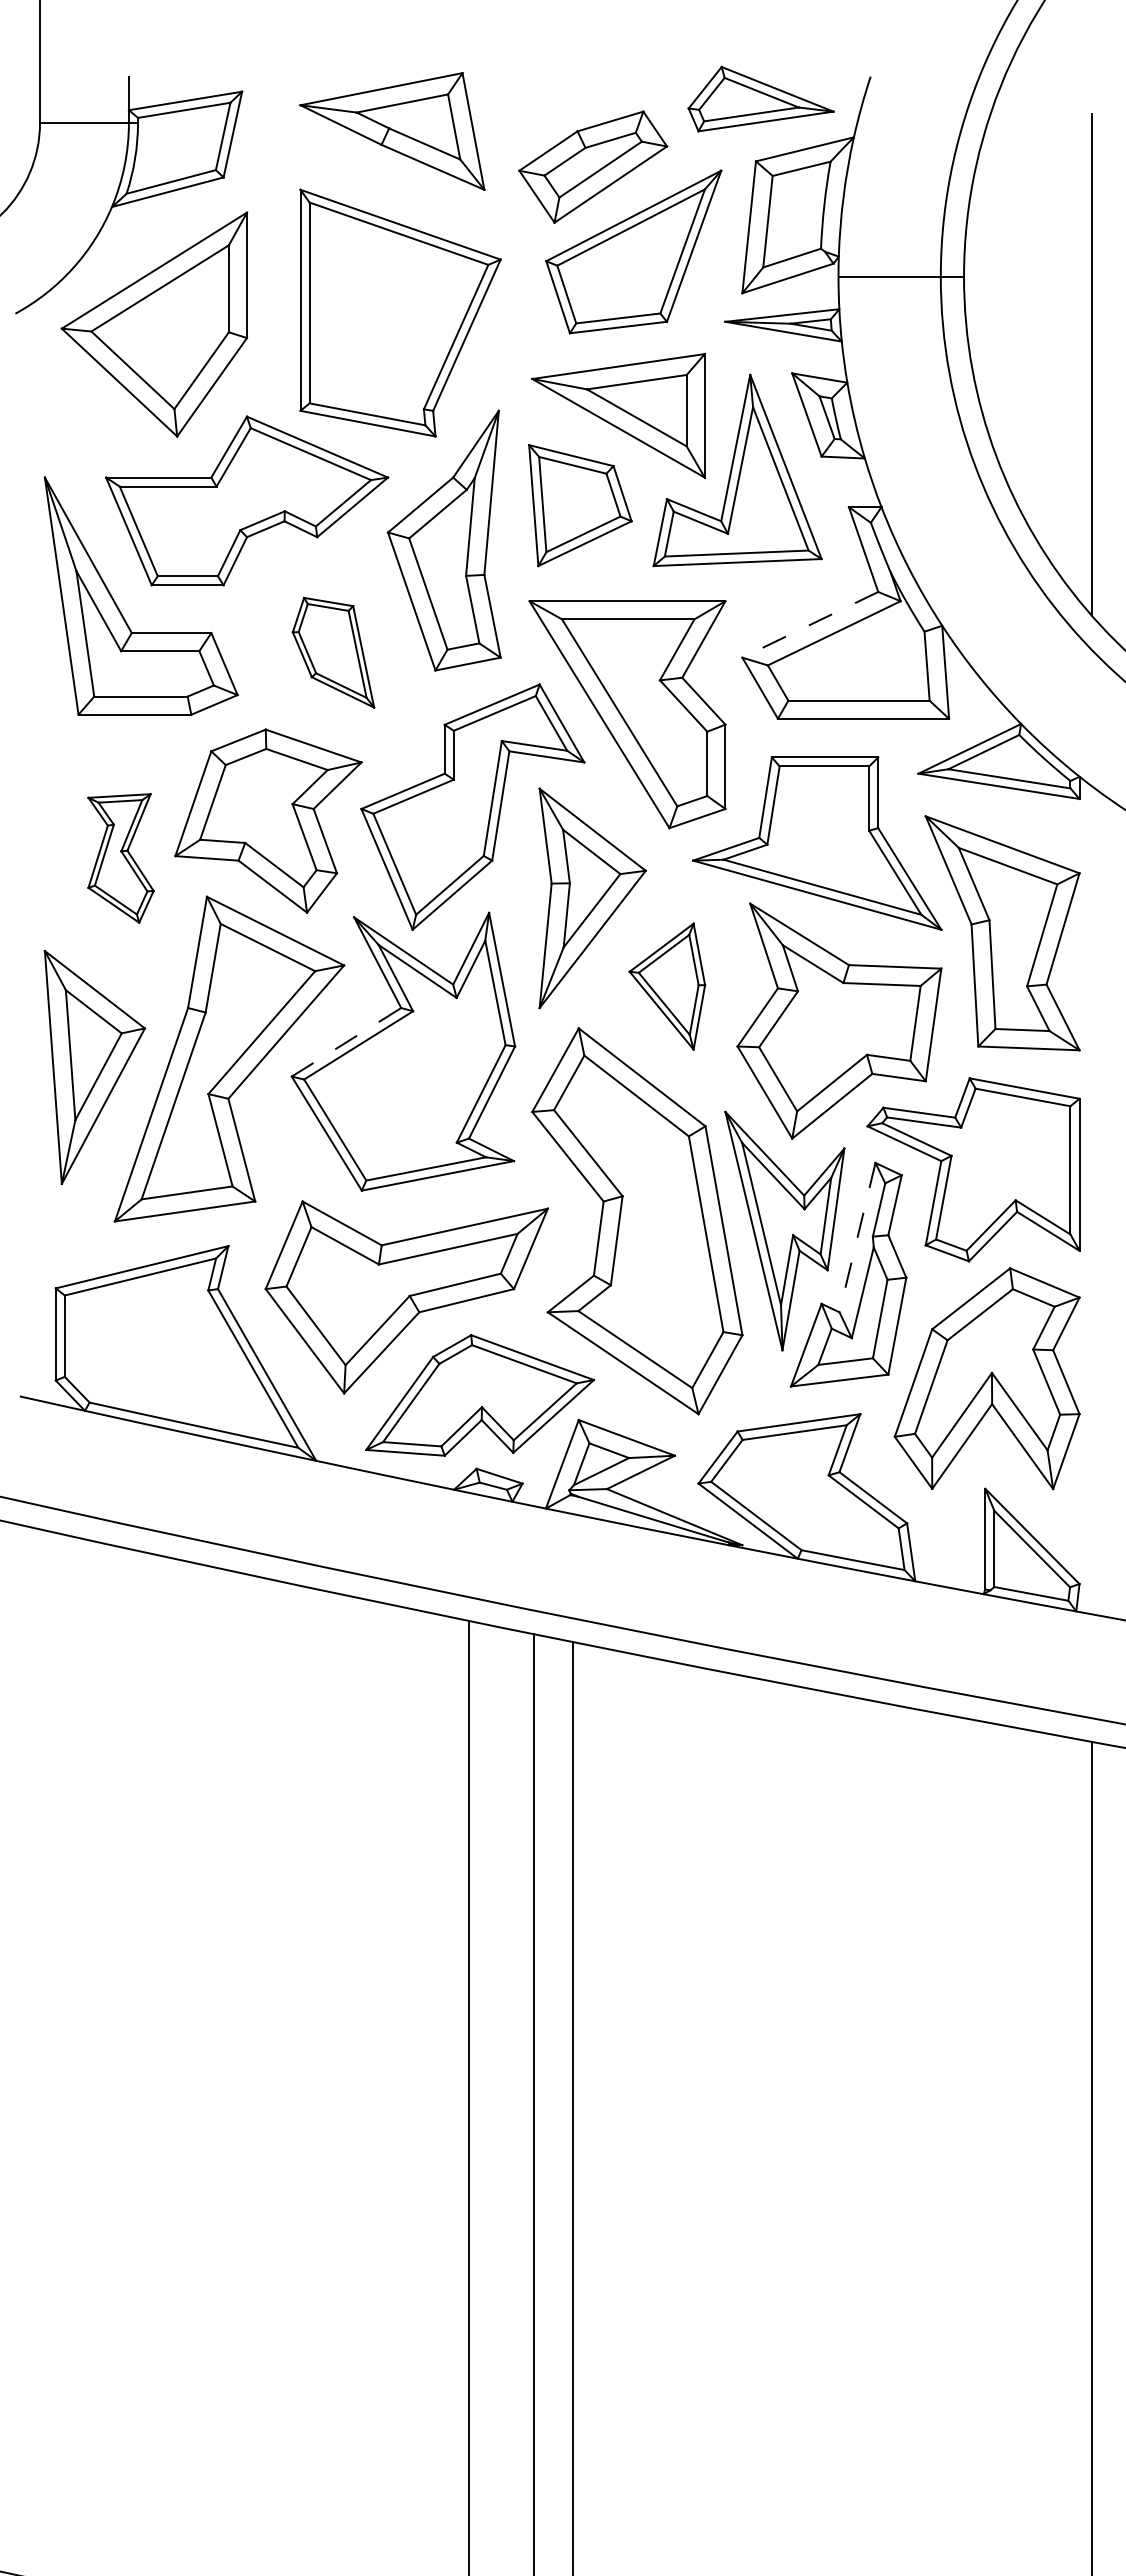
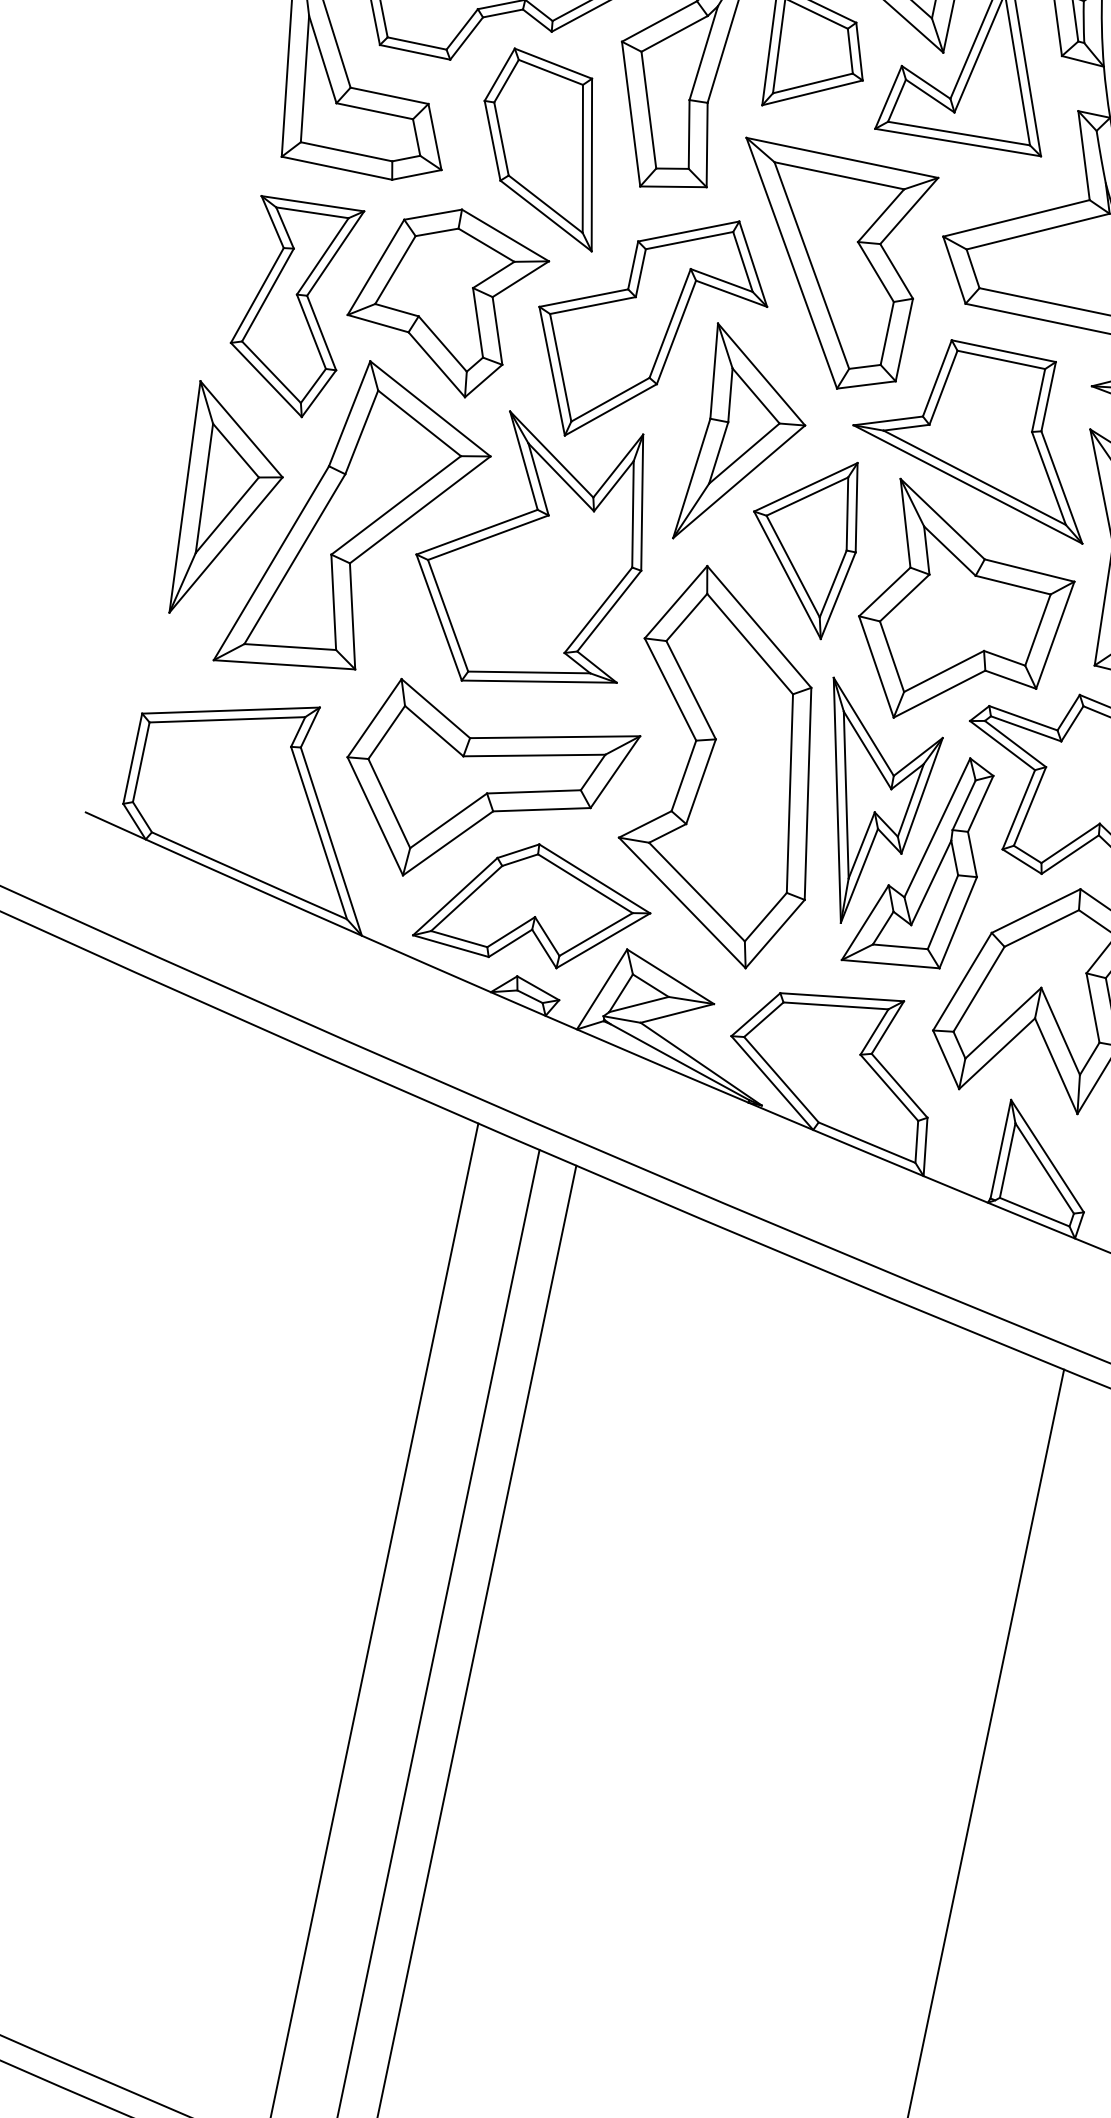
line: (809, 625) -> (1015, 218), dashed -> solid
part: (333, 652) -> (544, 147), size x1.67
part: (120, 858) -> (293, 306), size x1.67
part: (667, 986) -> (802, 543), size x1.43
line: (346, 1042) -> (477, 532), dashed -> solid
line: (857, 1237) -> (937, 827), dashed -> solid

